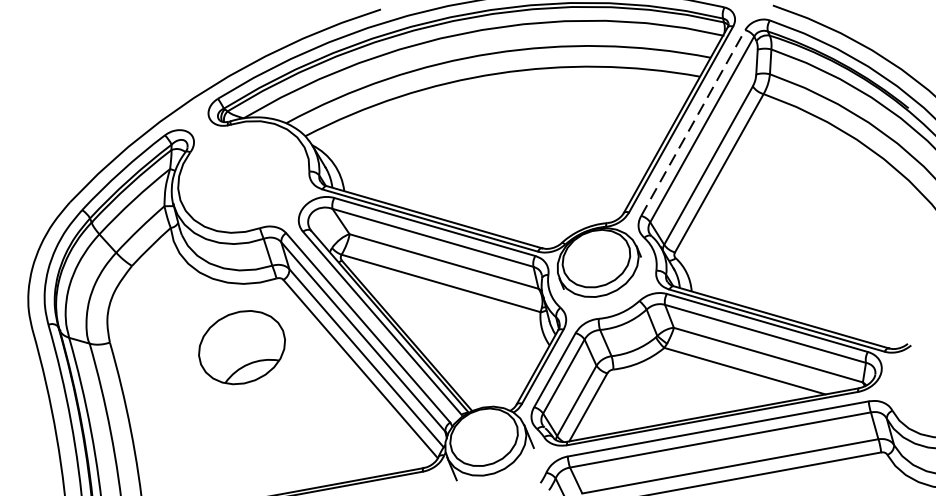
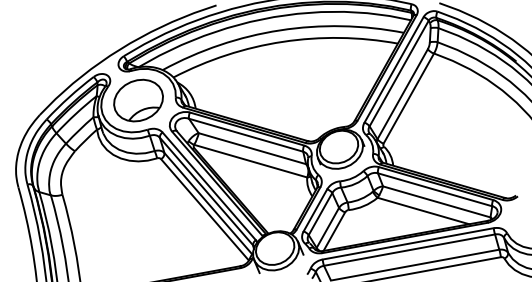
line: (694, 122) -> (394, 69), dashed -> solid
part: (241, 347) -> (138, 100), moved

